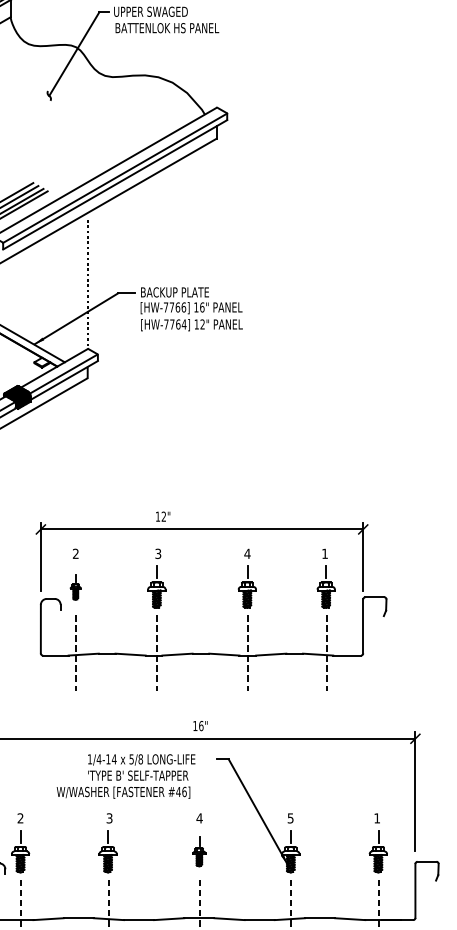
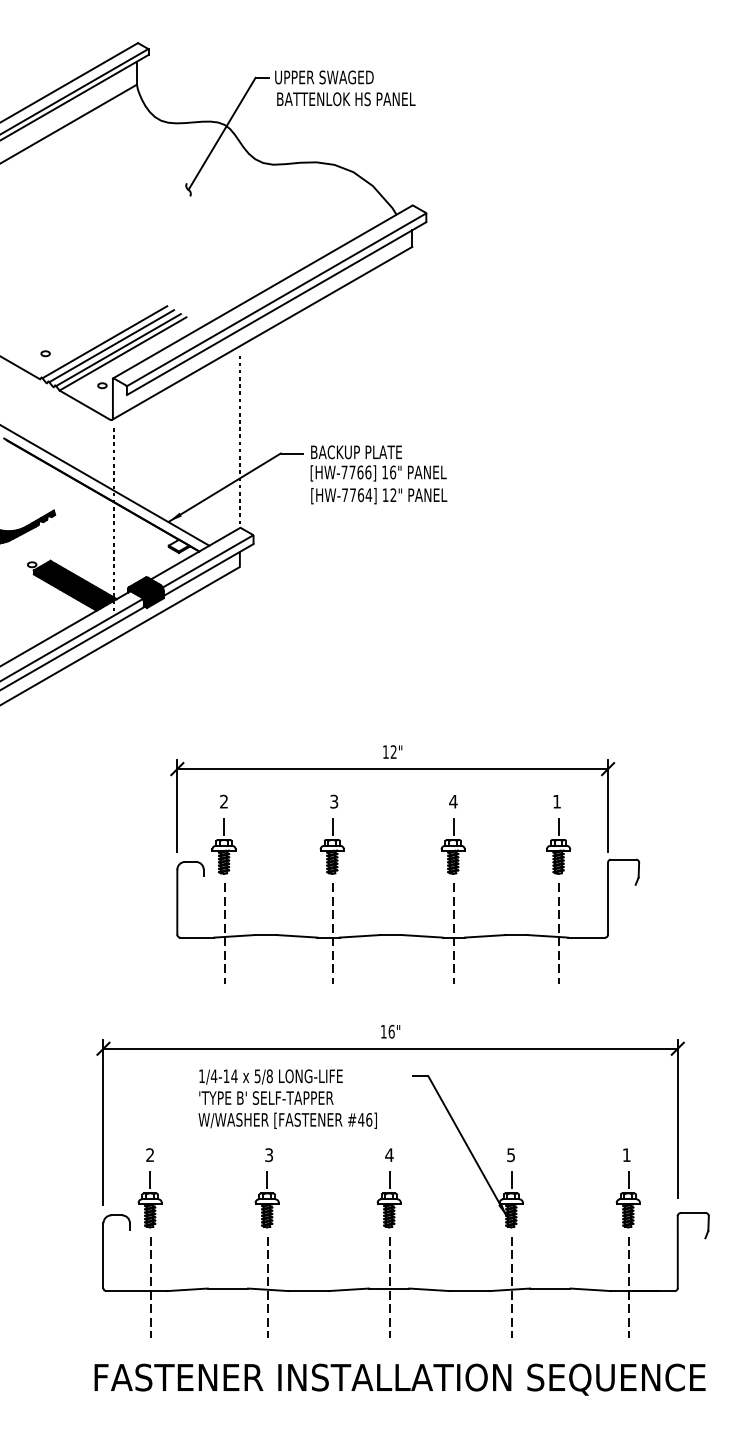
text: (162, 516) -> (392, 751), moved
part: (75, 587) -> (223, 846), size x1.67
text: (141, 767) -> (270, 1086), moved
part: (198, 851) -> (388, 1199), size x1.43

